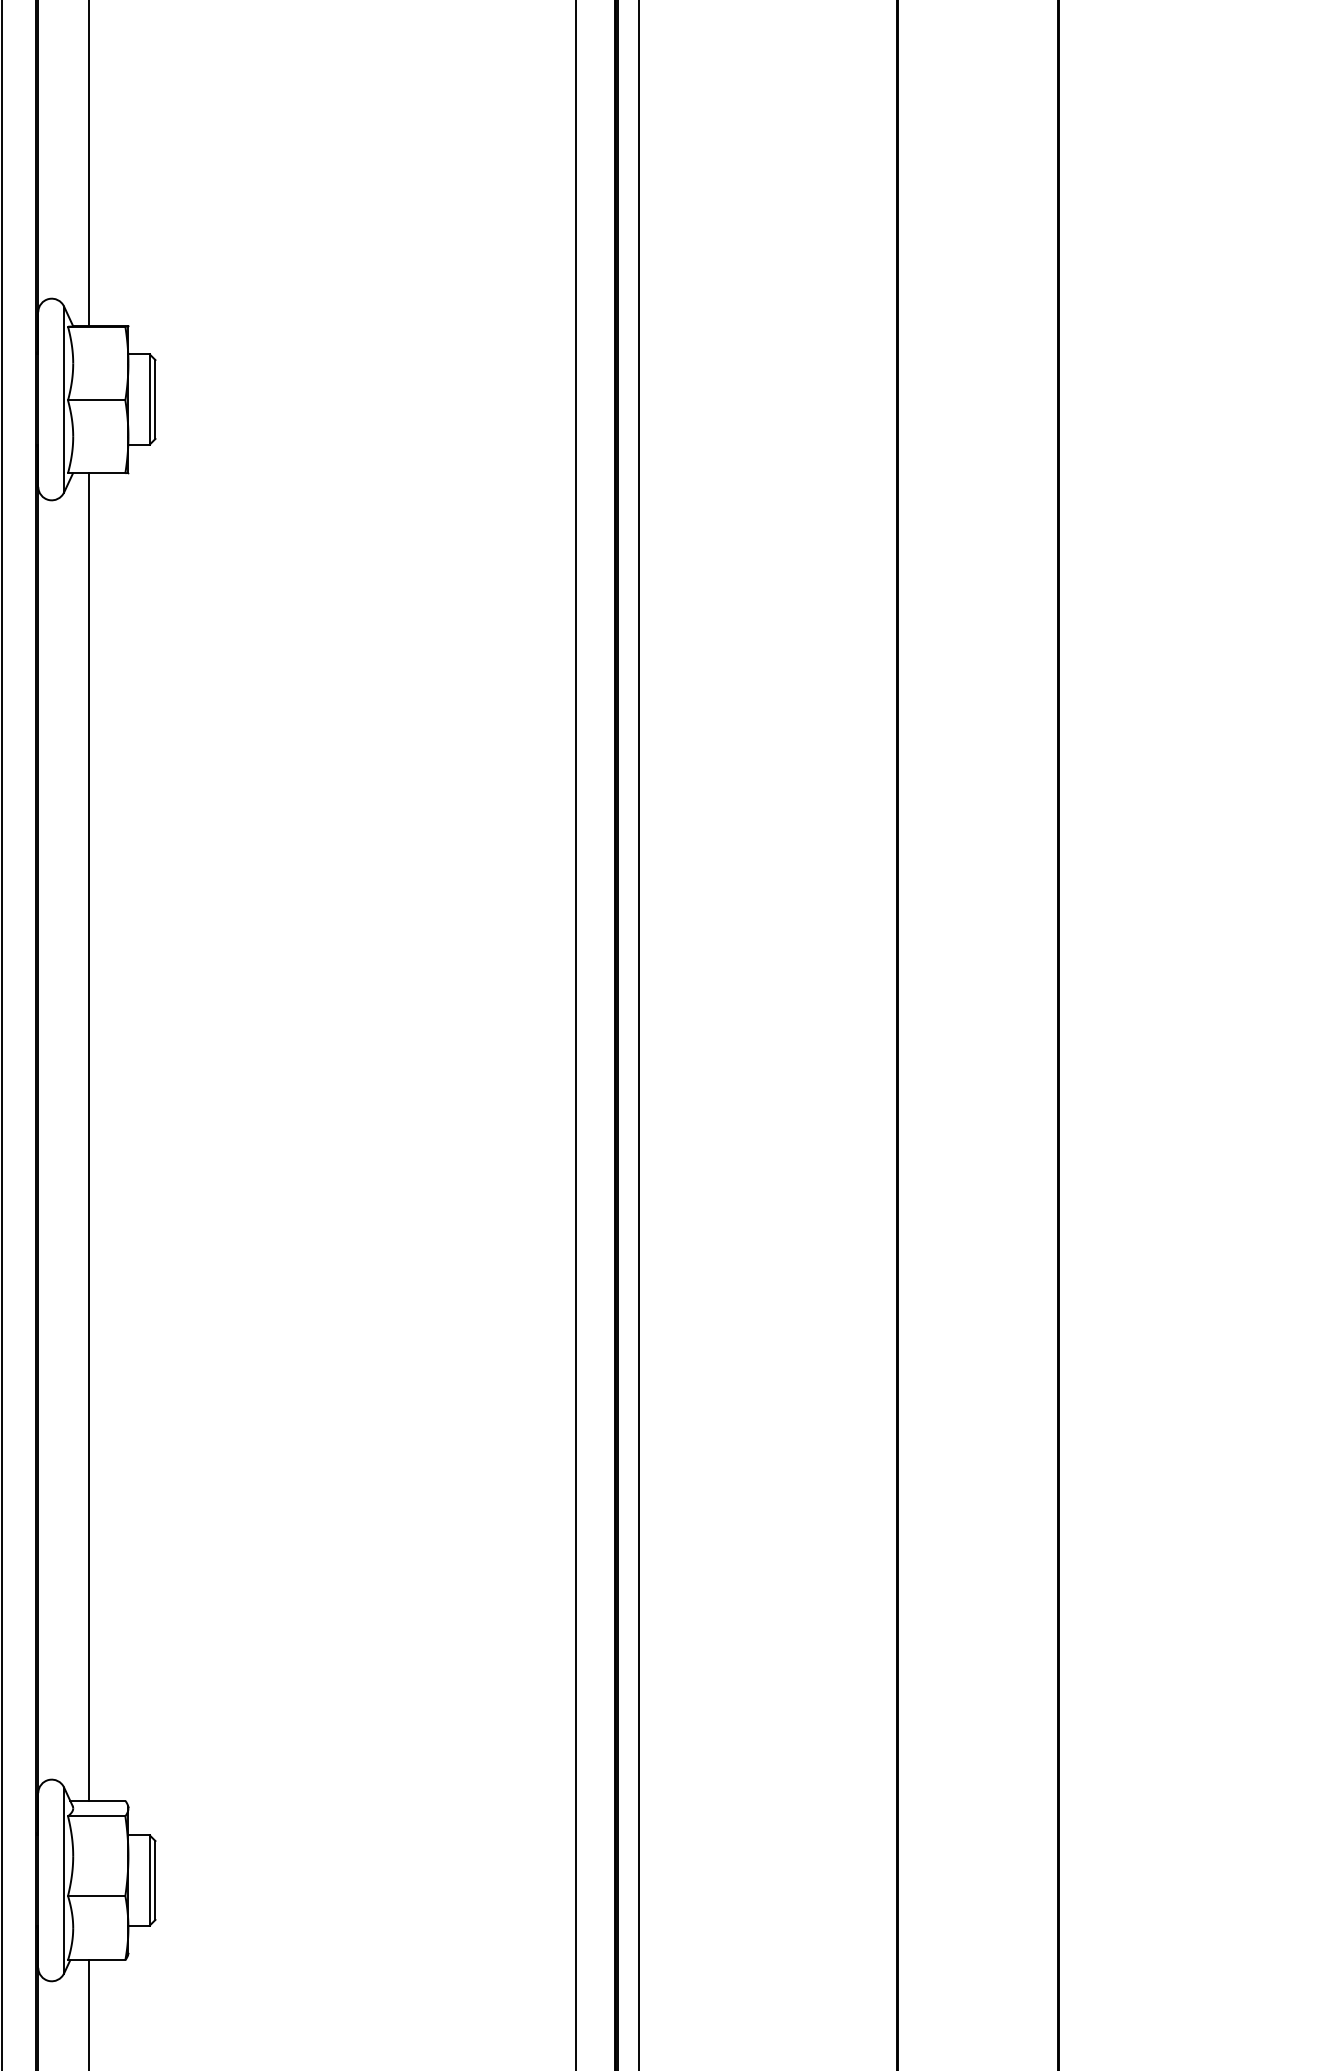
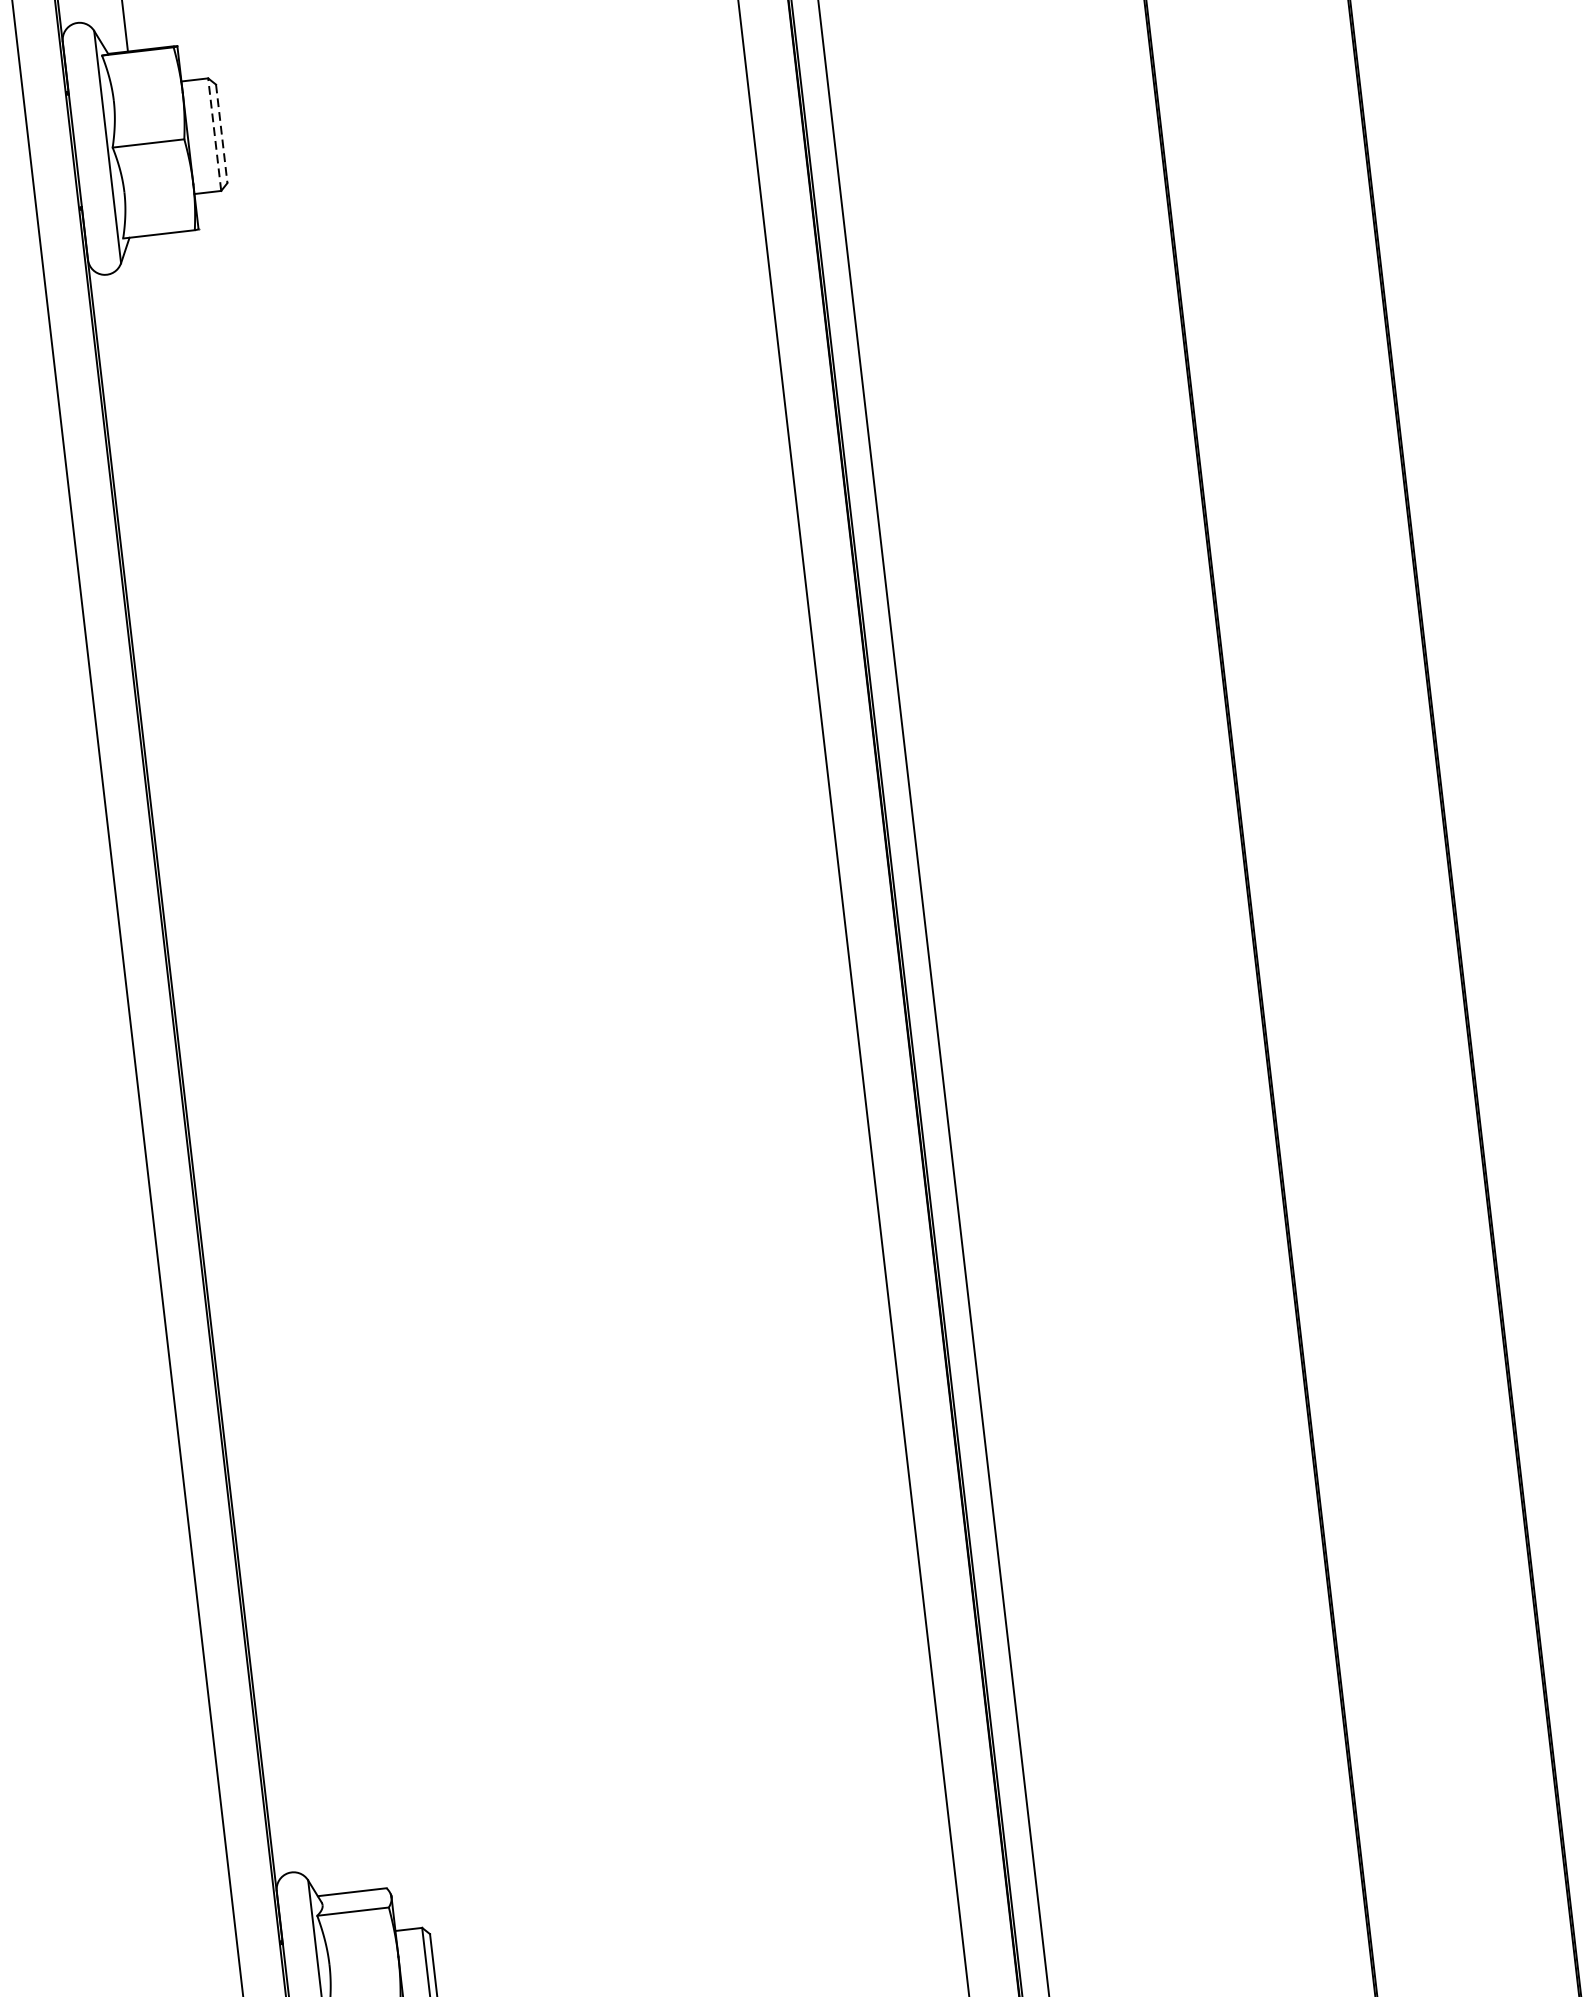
line: (149, 399) -> (214, 134), solid -> dashed
line: (155, 400) -> (221, 135), solid -> dashed
line: (88, 1136) -> (244, 1063), removed

